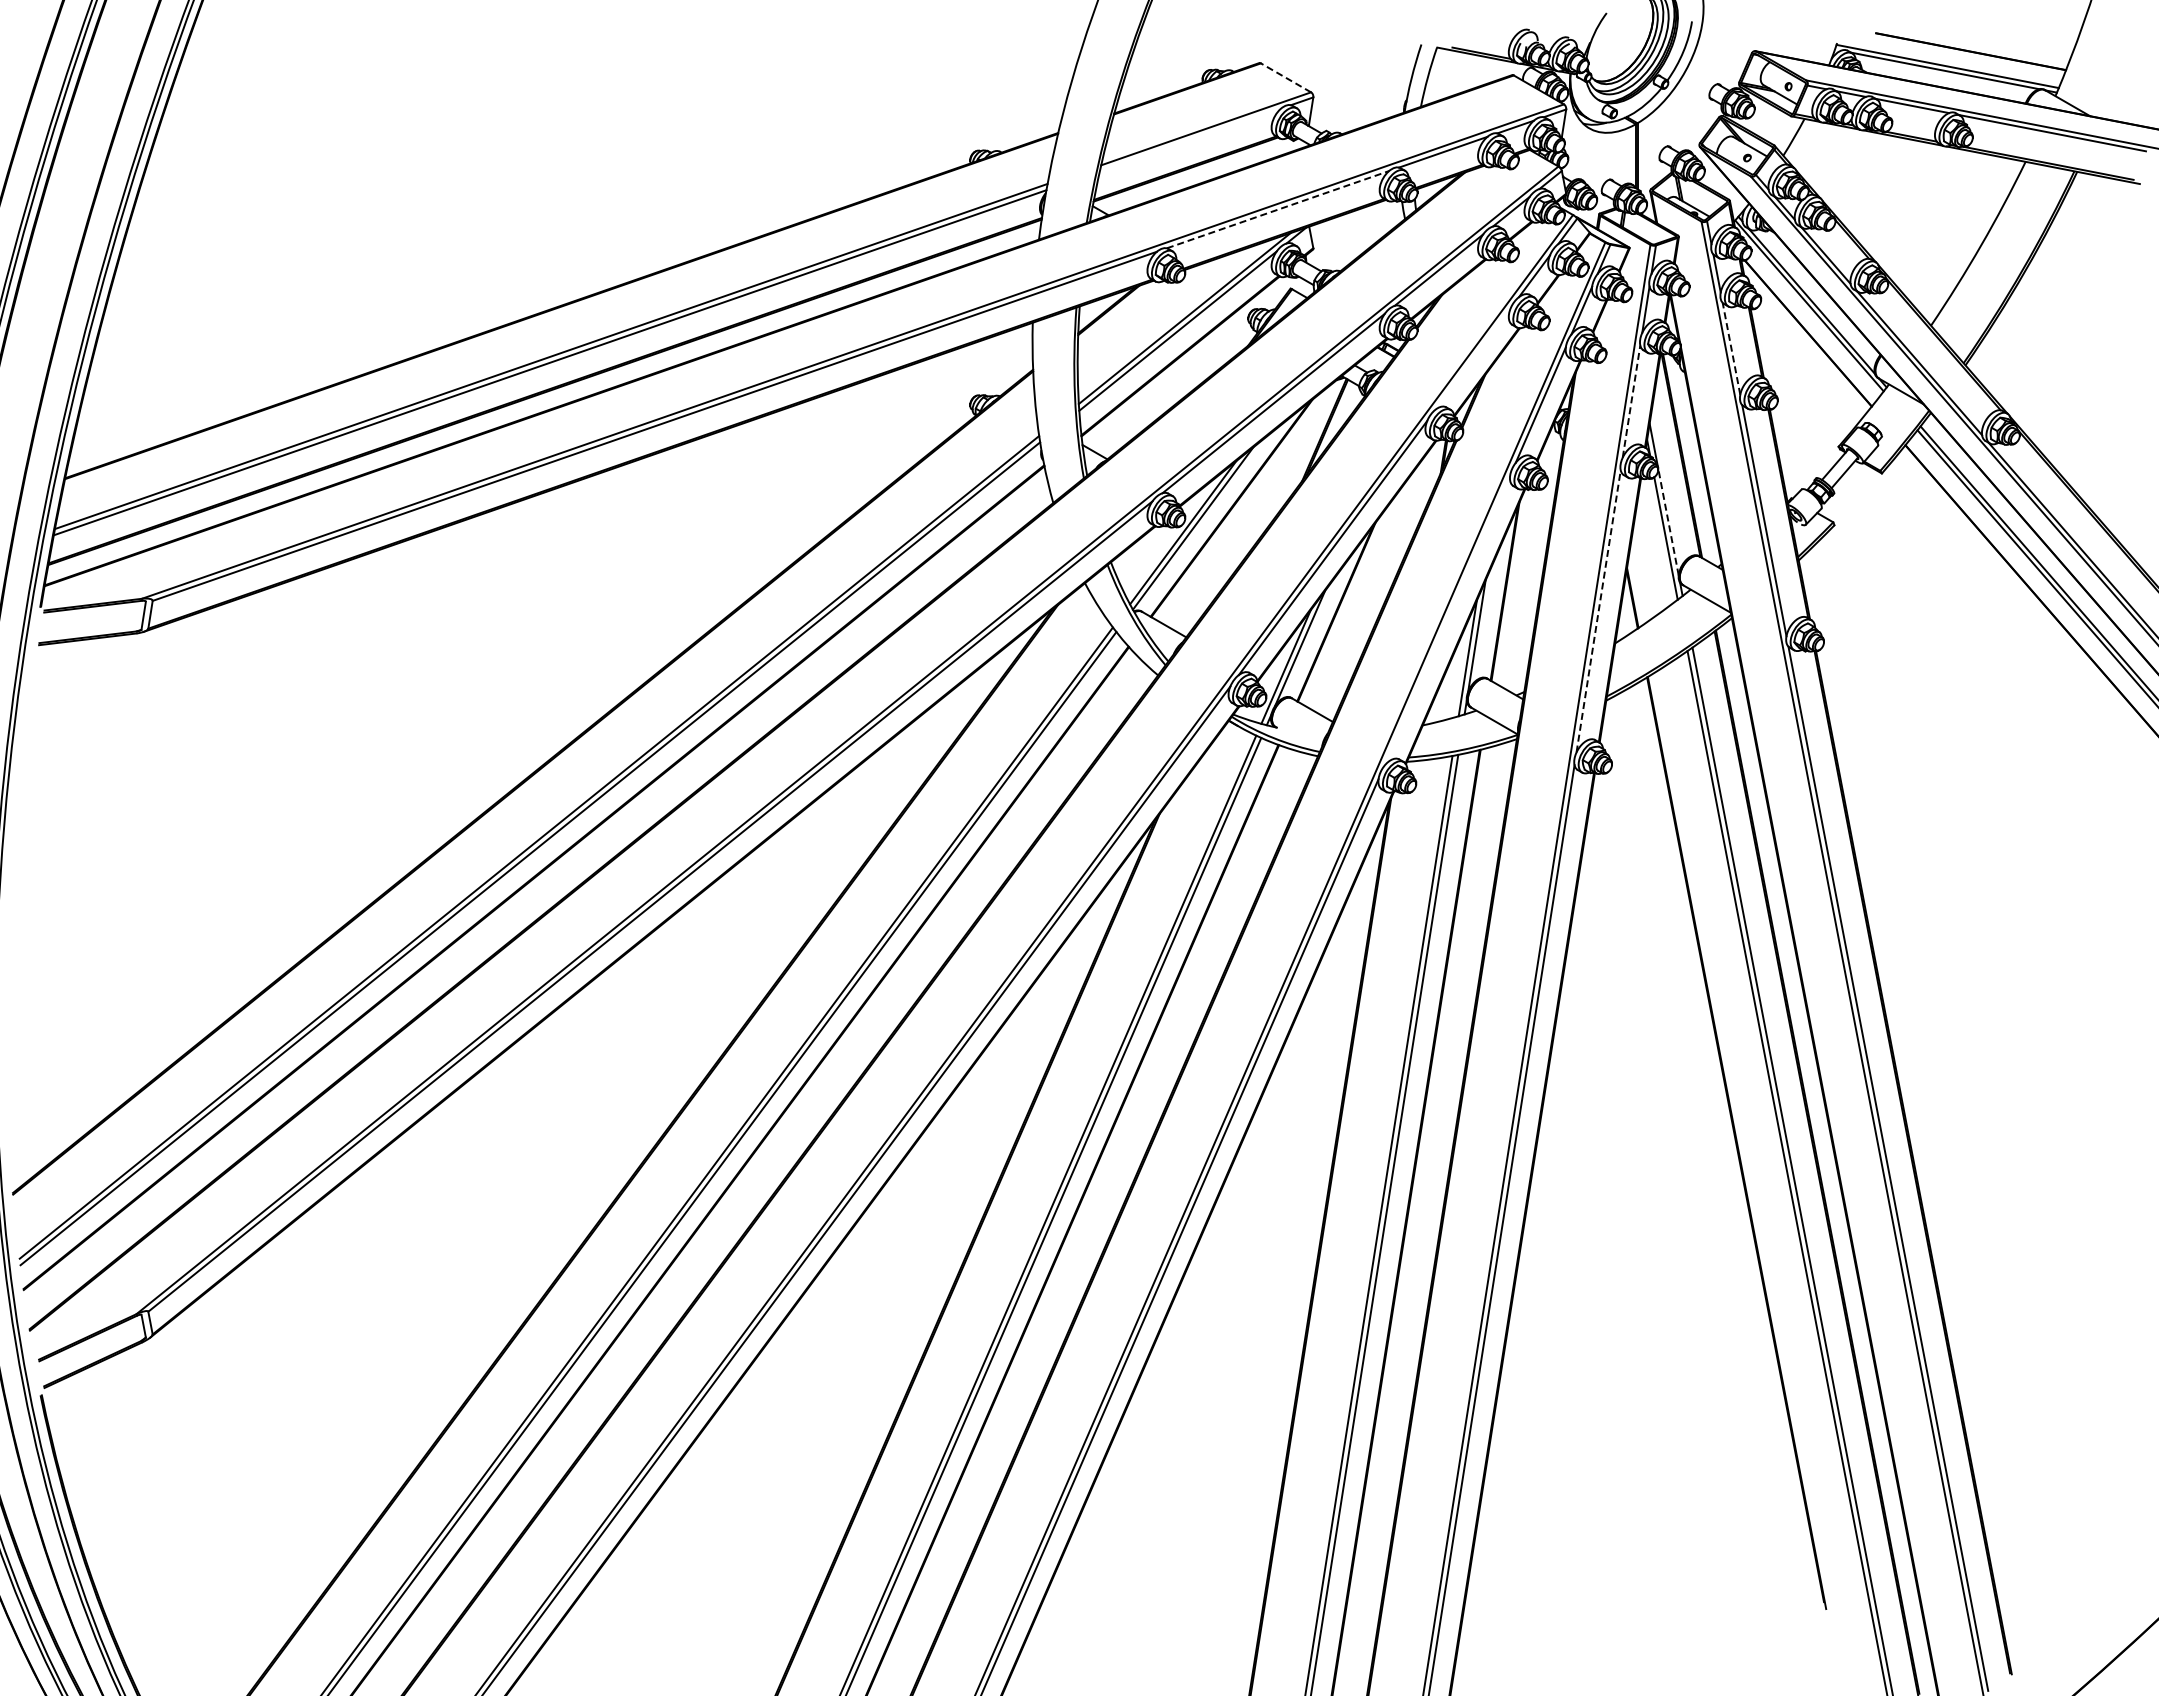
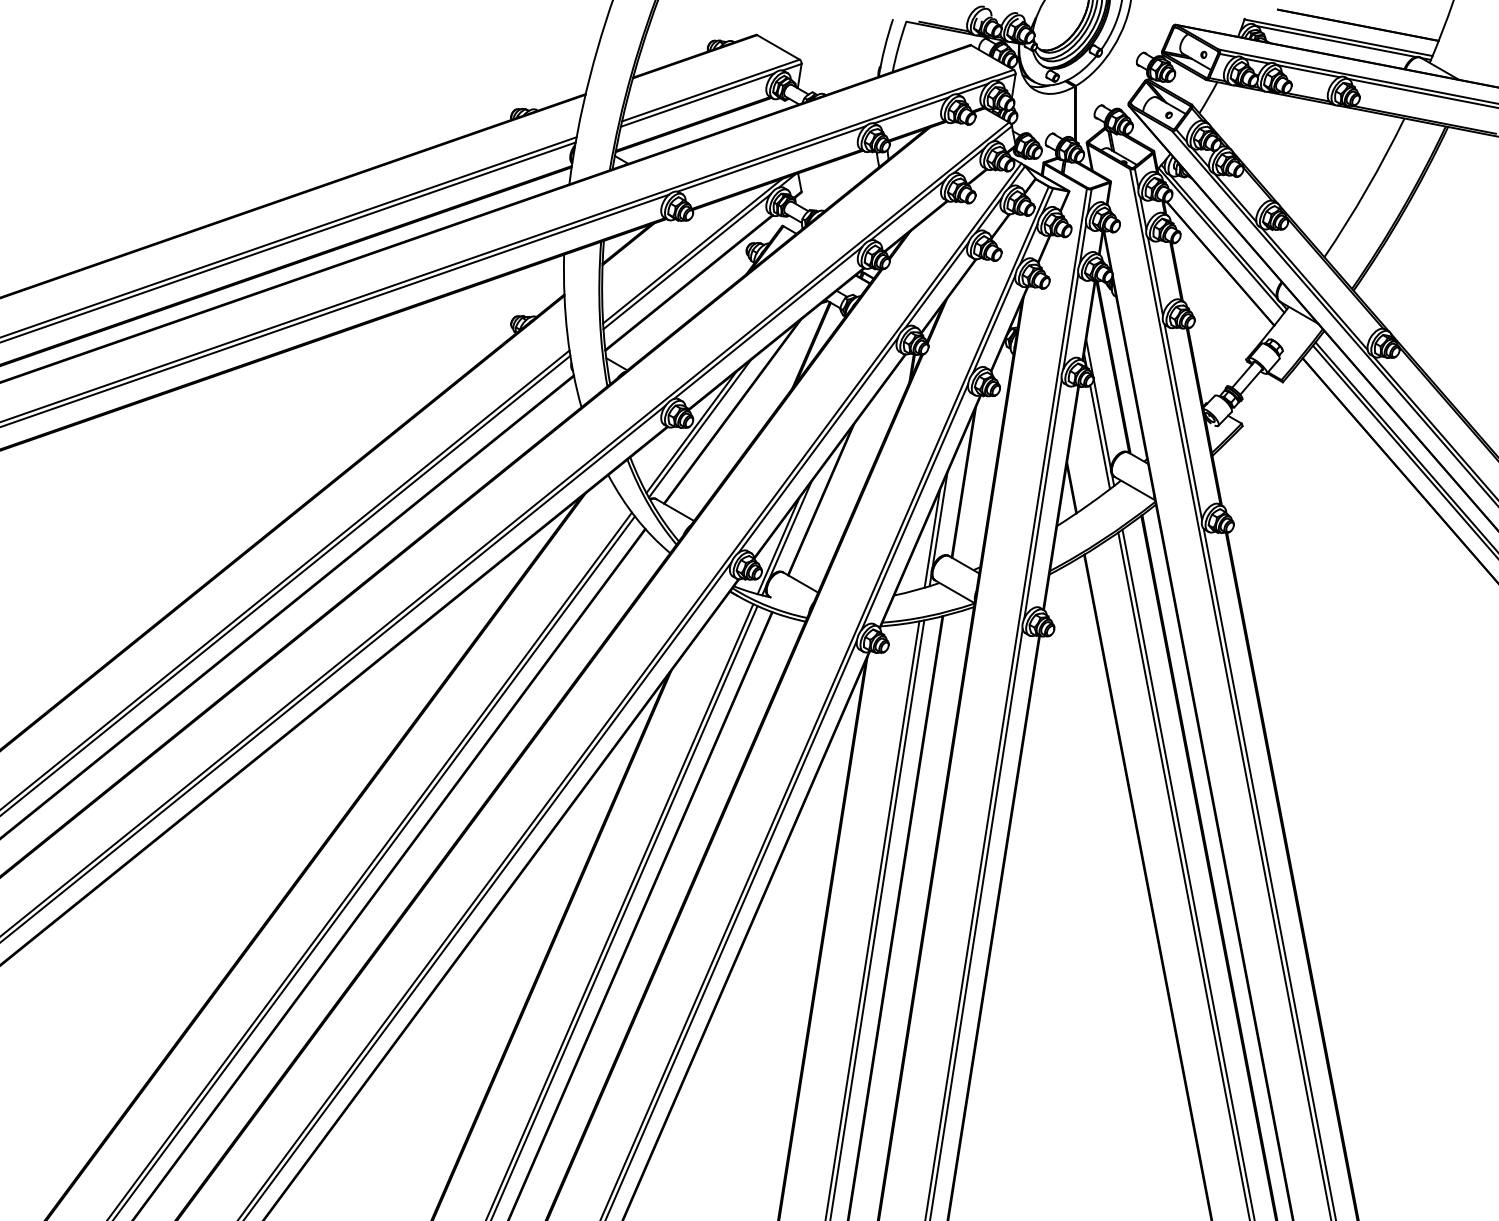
line: (1286, 77) -> (778, 47), dashed -> solid
line: (1190, 139) -> (697, 99), added
line: (1277, 209) -> (771, 158), dashed -> solid
line: (1731, 348) -> (1155, 276), dashed -> solid
line: (1472, 358) -> (936, 284), added
line: (1631, 401) -> (1070, 321), dashed -> solid
line: (1668, 521) -> (1102, 422), dashed -> solid
line: (1598, 611) -> (1042, 499), dashed -> solid
line: (1447, 620) -> (915, 506), added

